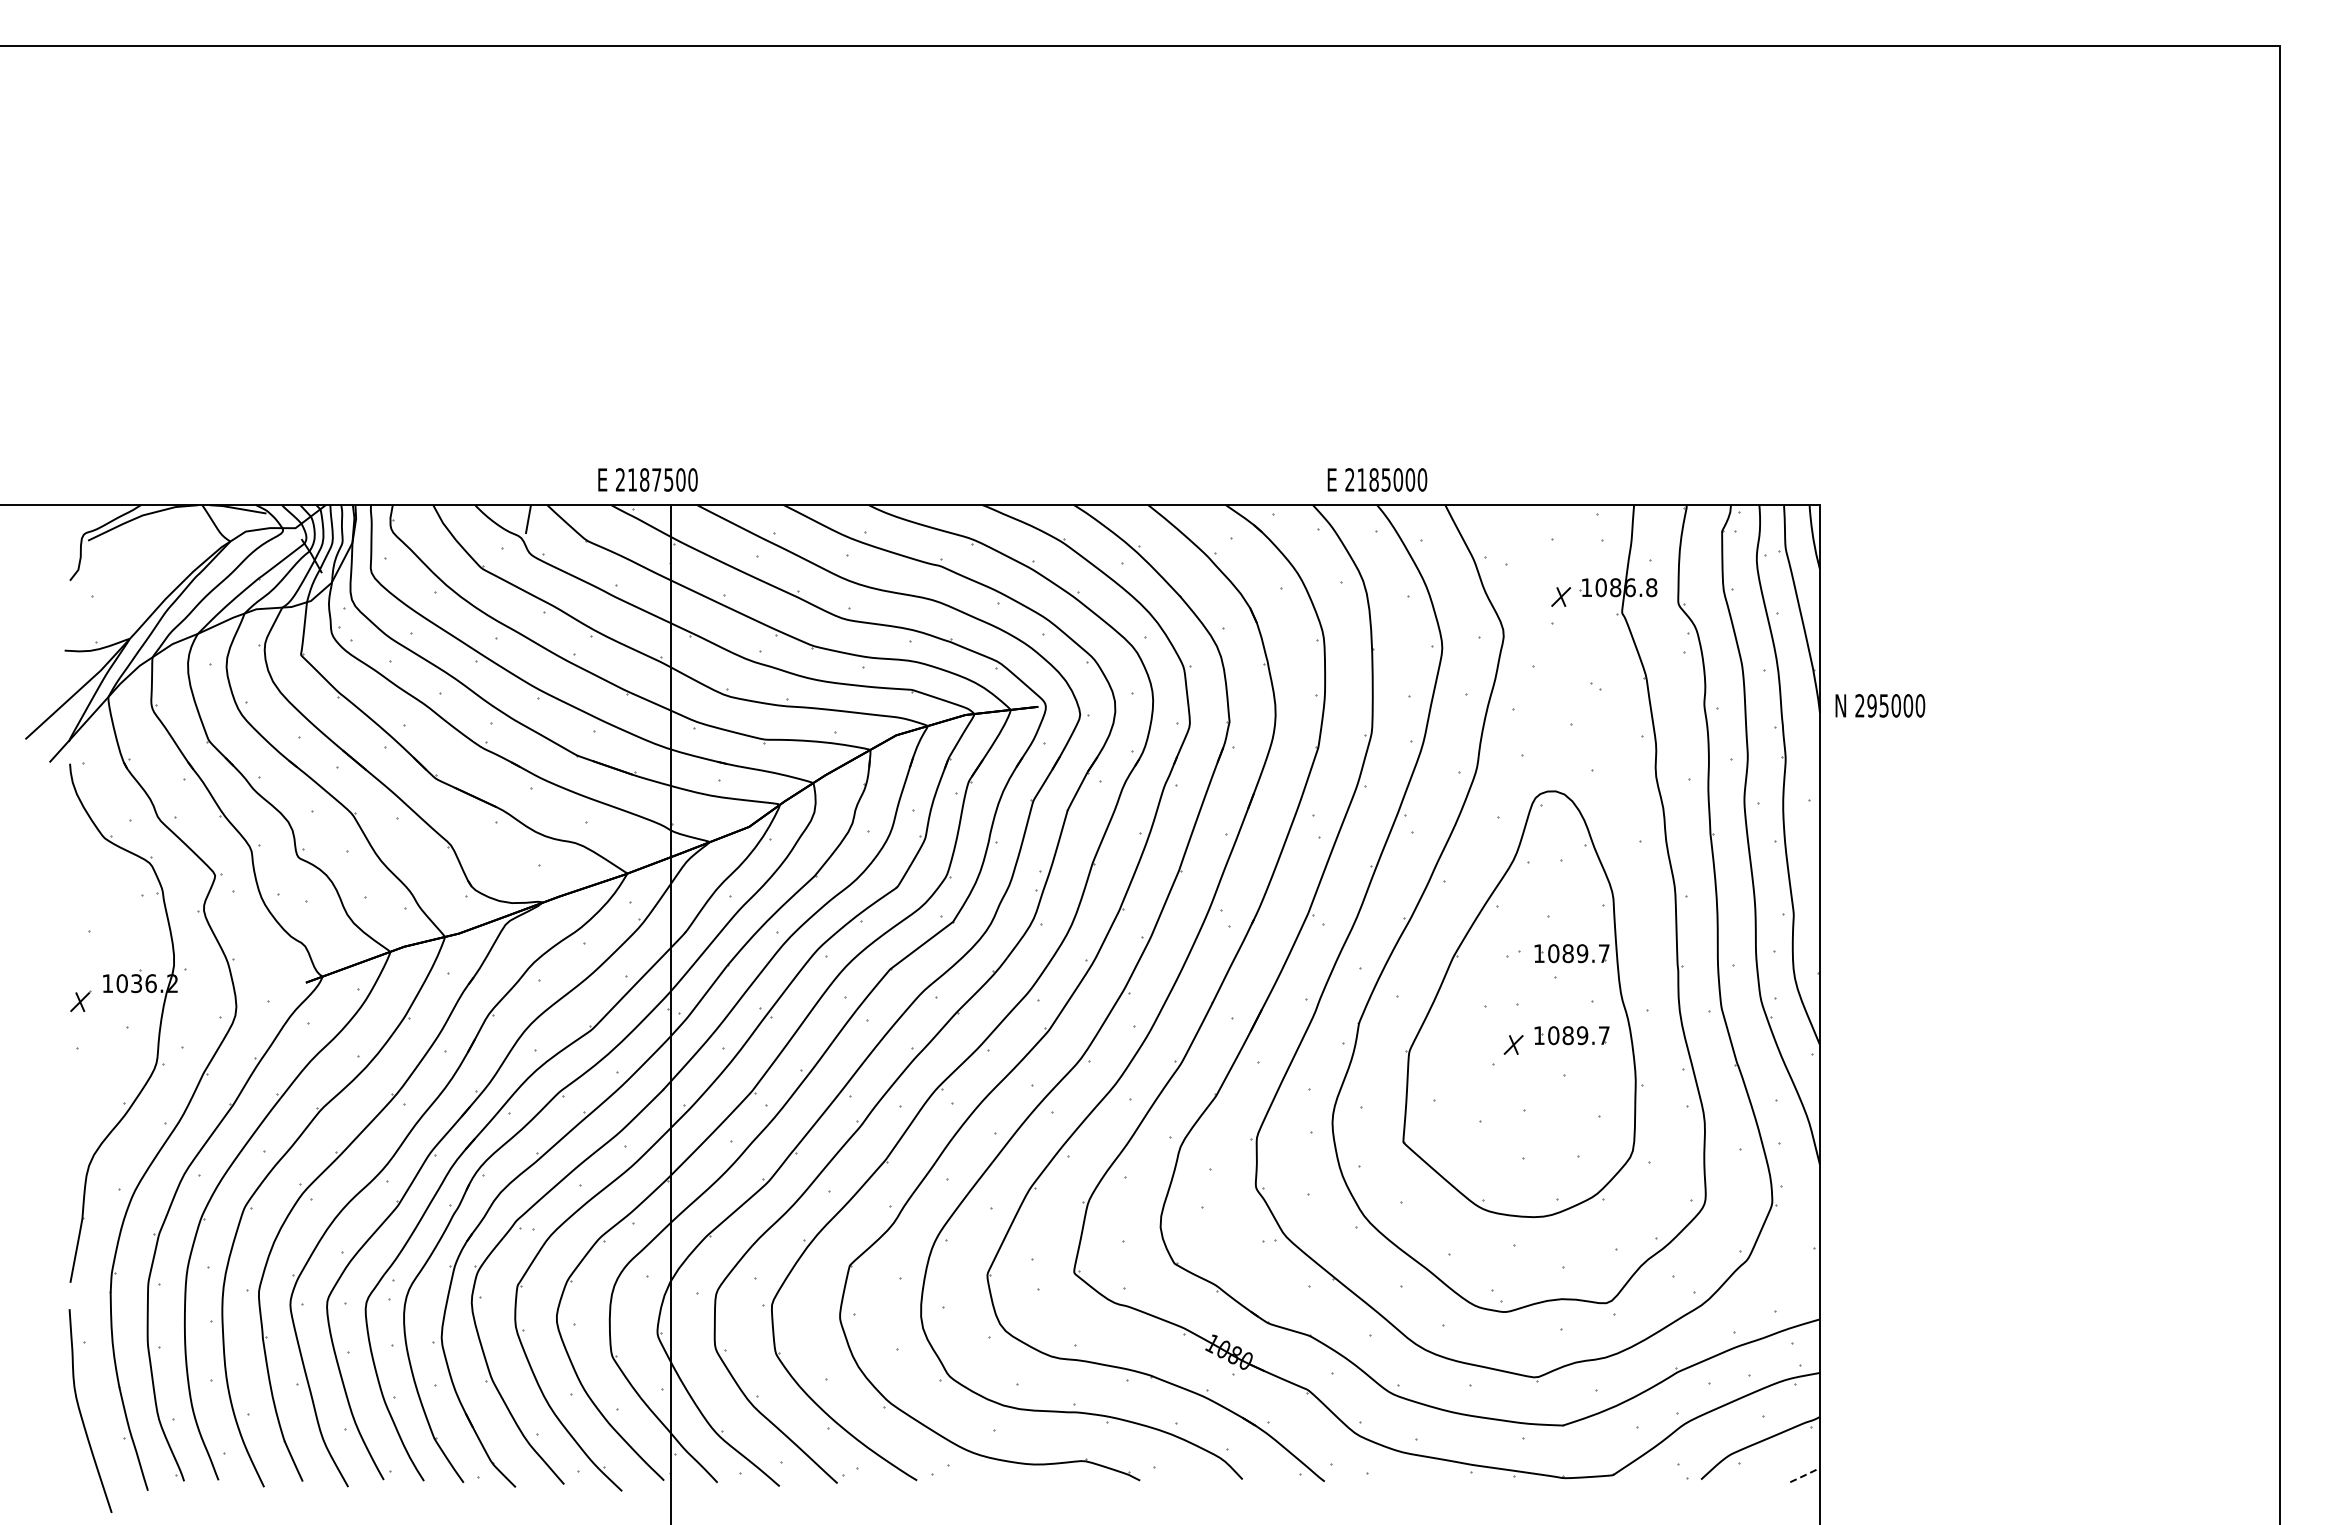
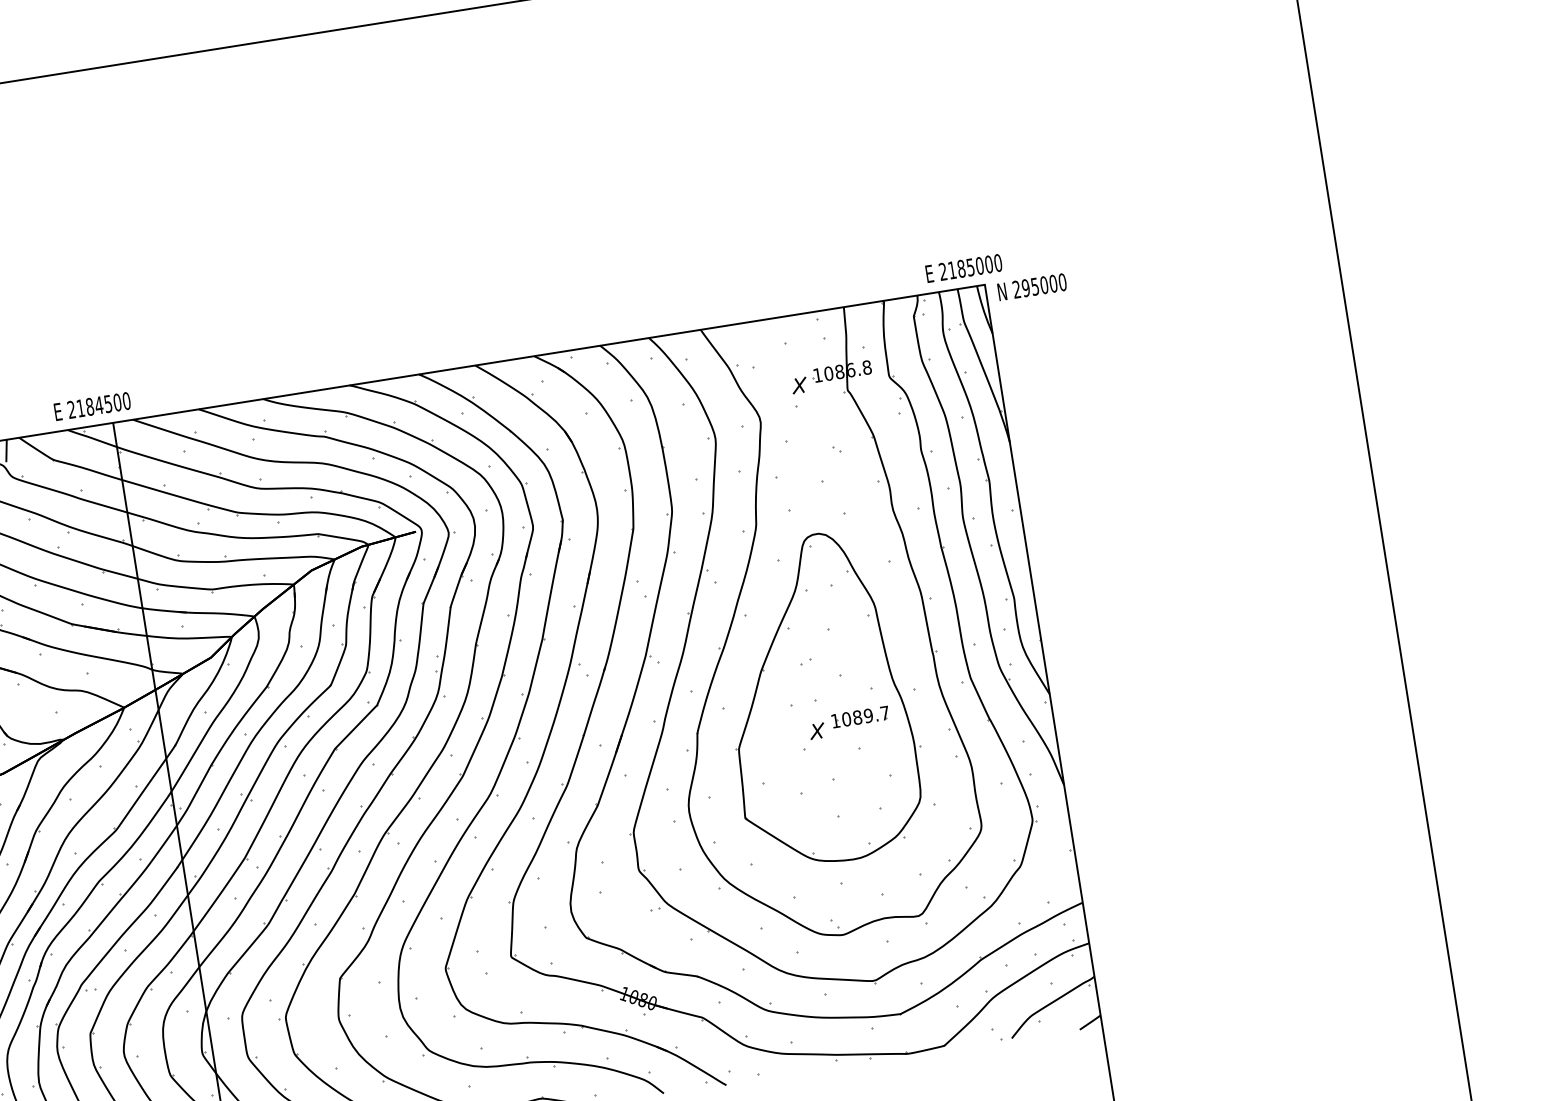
text: (656, 479) -> (98, 405), 2187500 -> 2184500
text: (1377, 479) -> (964, 268), moved
text: (1880, 705) -> (1032, 286), moved
part: (1571, 953) -> (850, 654), removed
line: (1805, 1475) -> (1090, 1022), dashed -> solid

